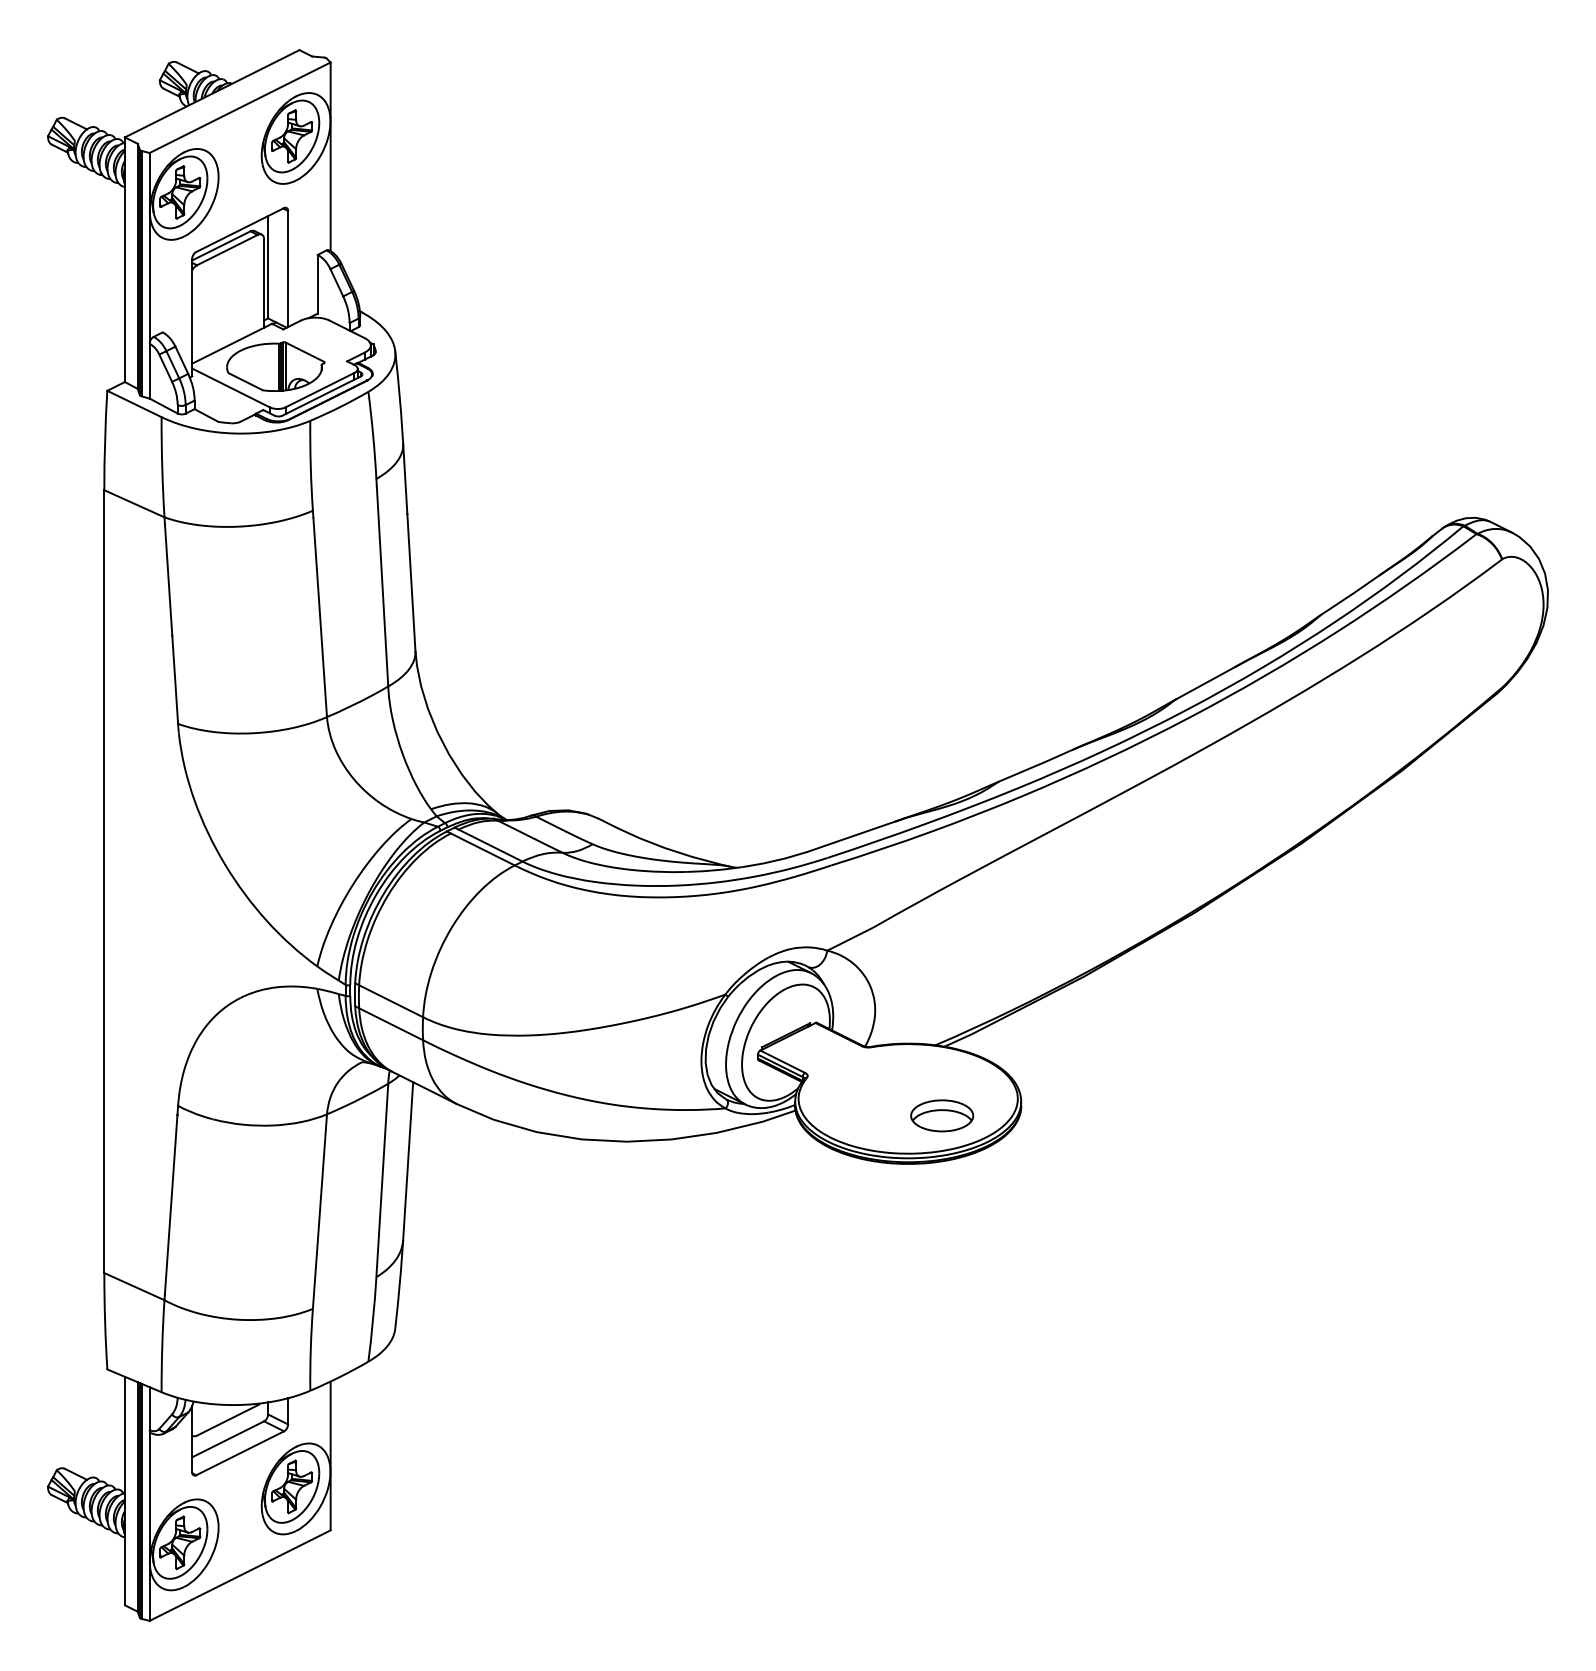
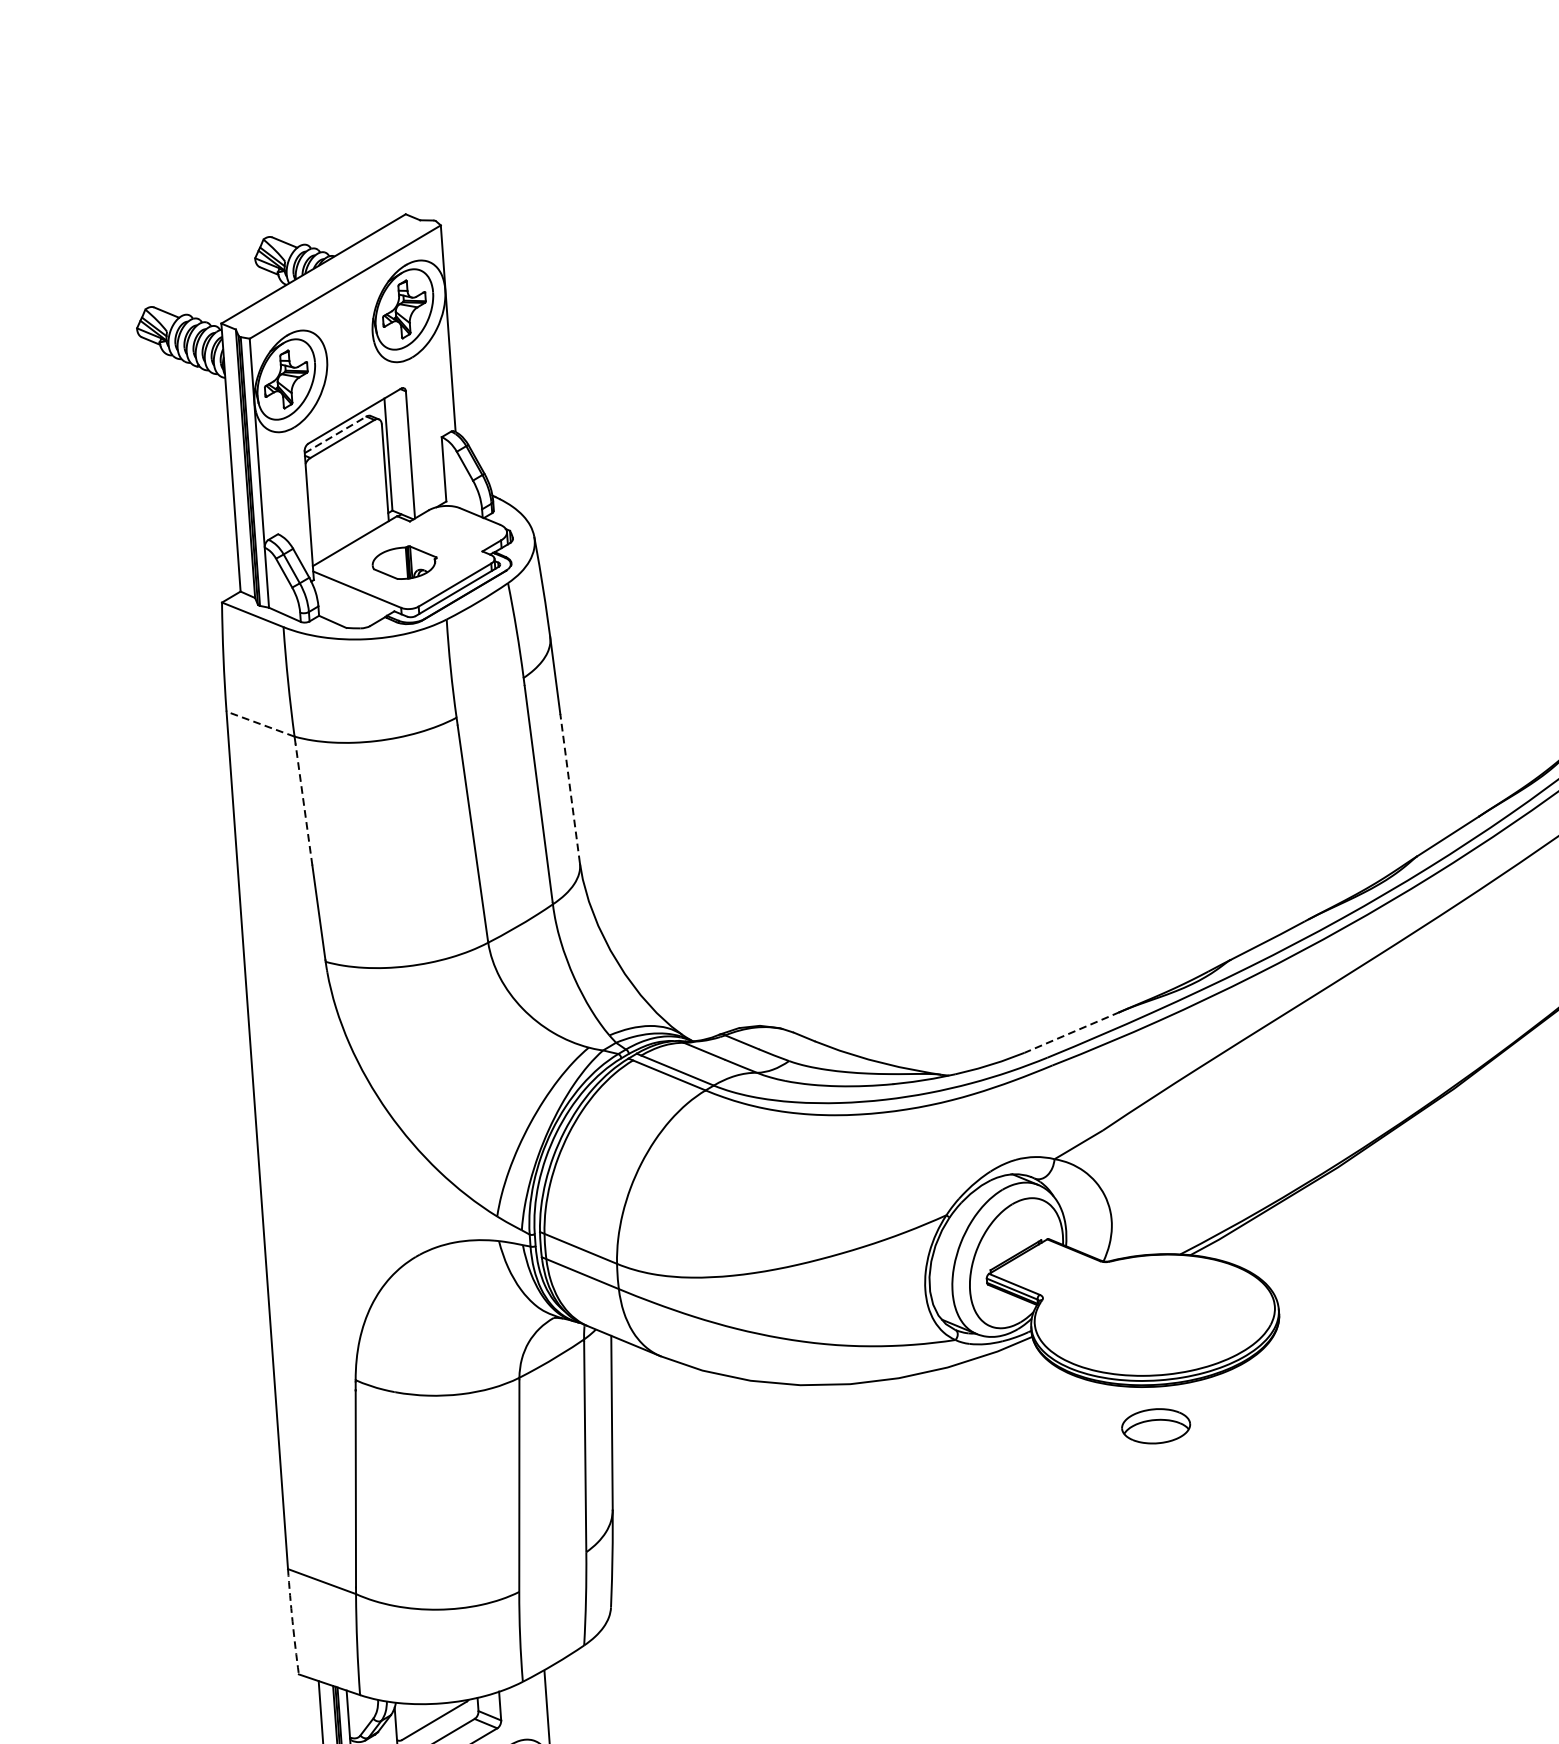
line: (221, 245) -> (335, 434), solid -> dashed
part: (275, 366) -> (404, 562), size x0.6
line: (134, 503) -> (260, 723), solid -> dashed
line: (168, 579) -> (303, 804), solid -> dashed
line: (411, 582) -> (570, 788), solid -> dashed
line: (851, 836) -> (1072, 1032), solid -> dashed
part: (942, 1115) -> (1156, 1425), moved
arc: (105, 1321) -> (293, 1622), solid -> dashed

